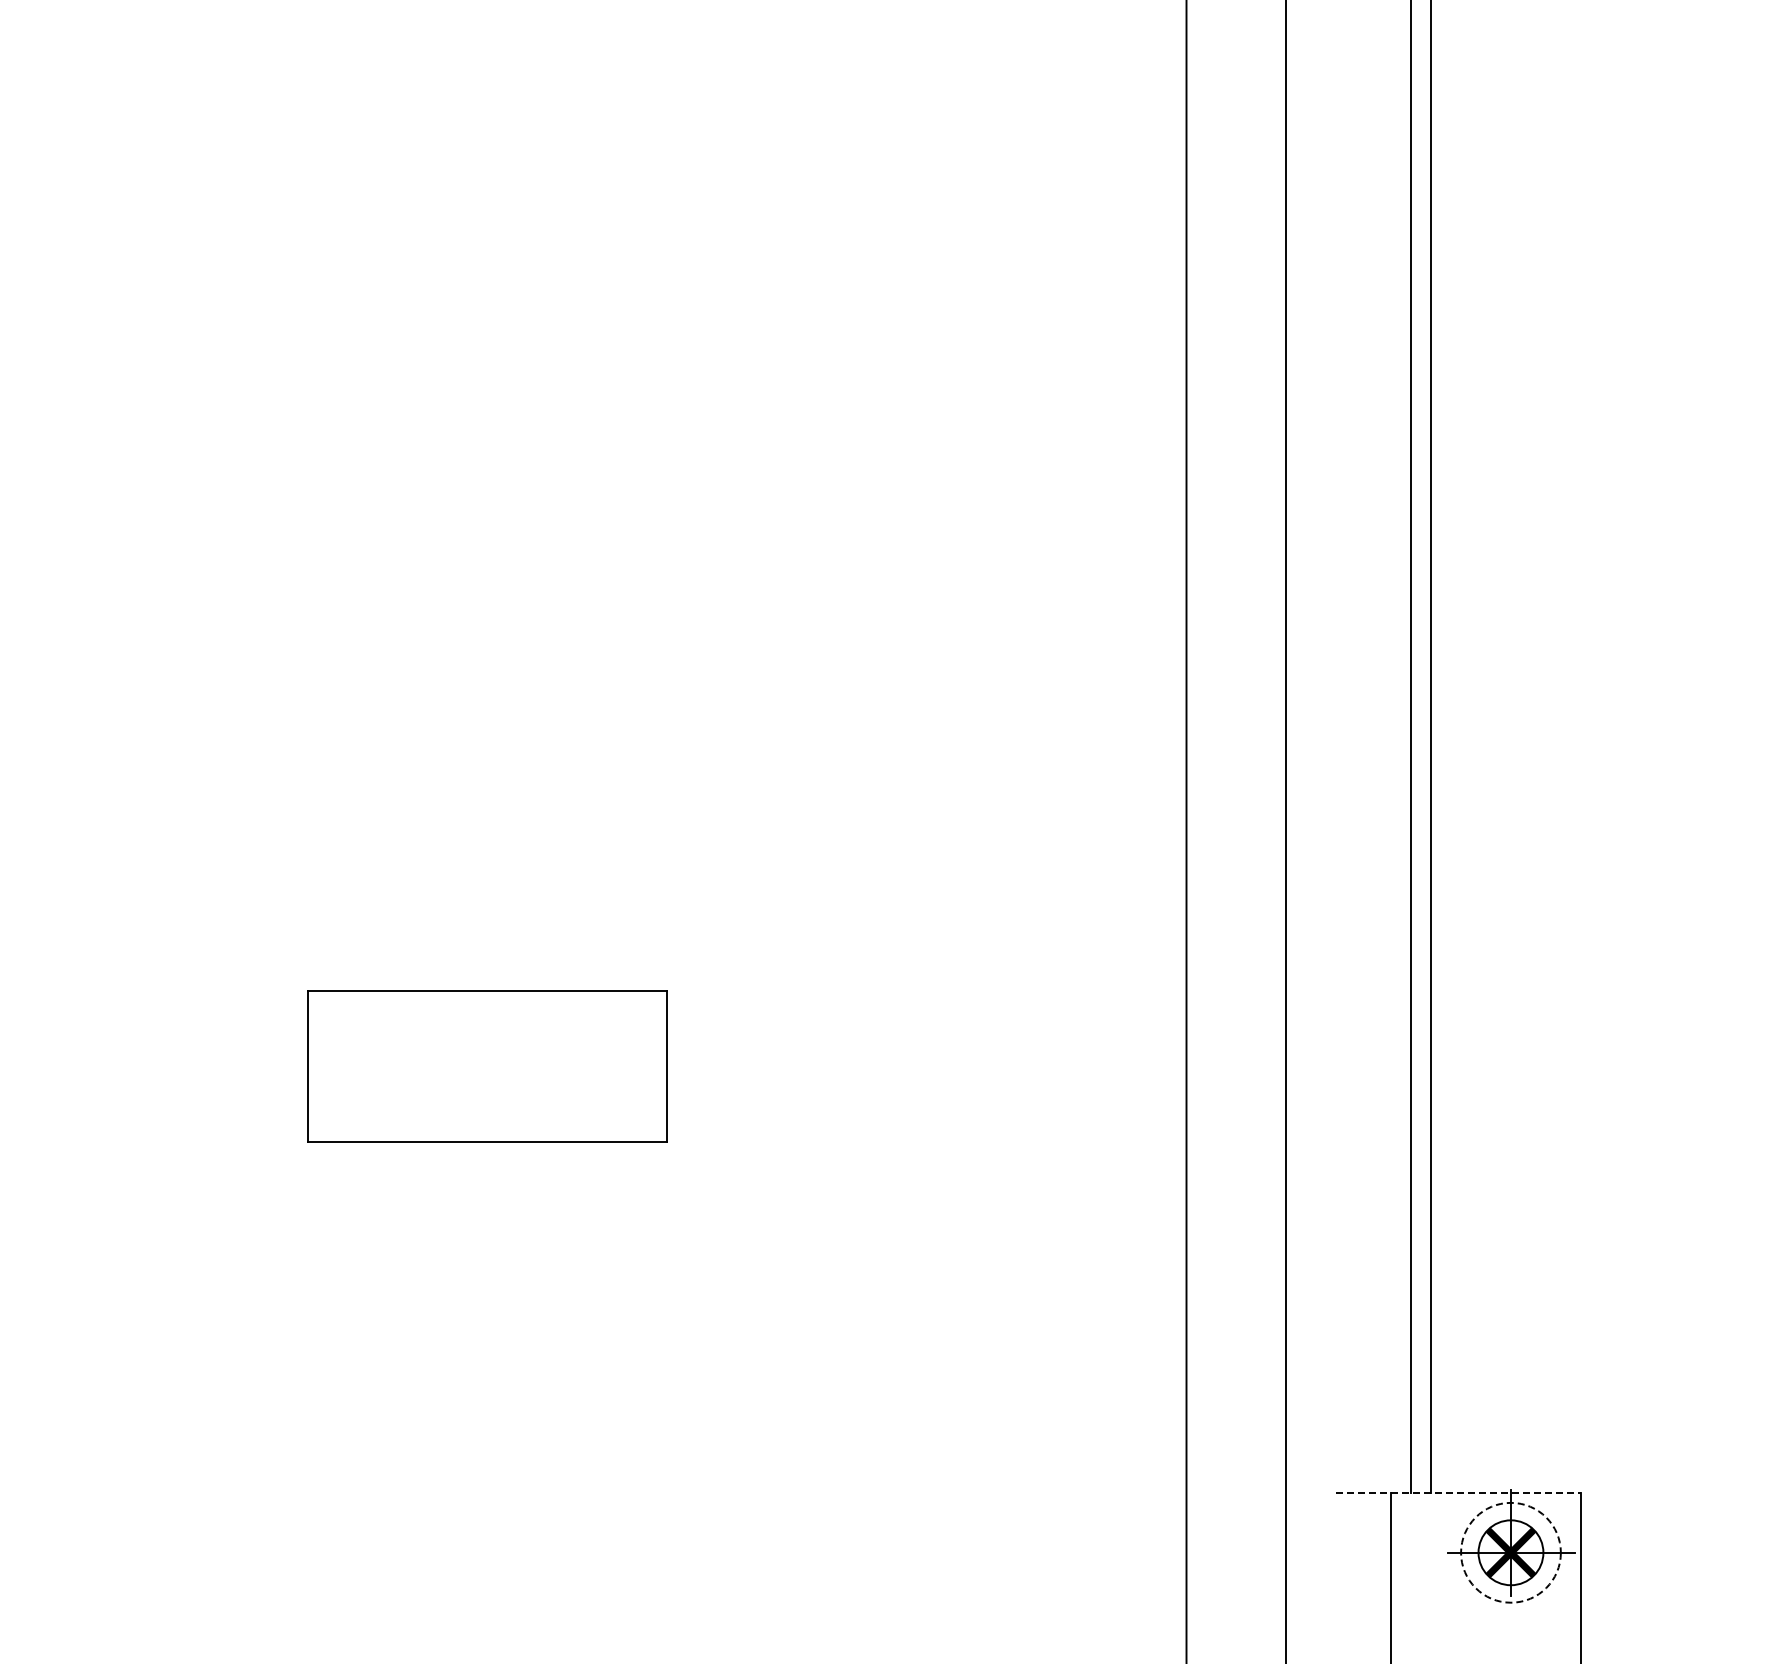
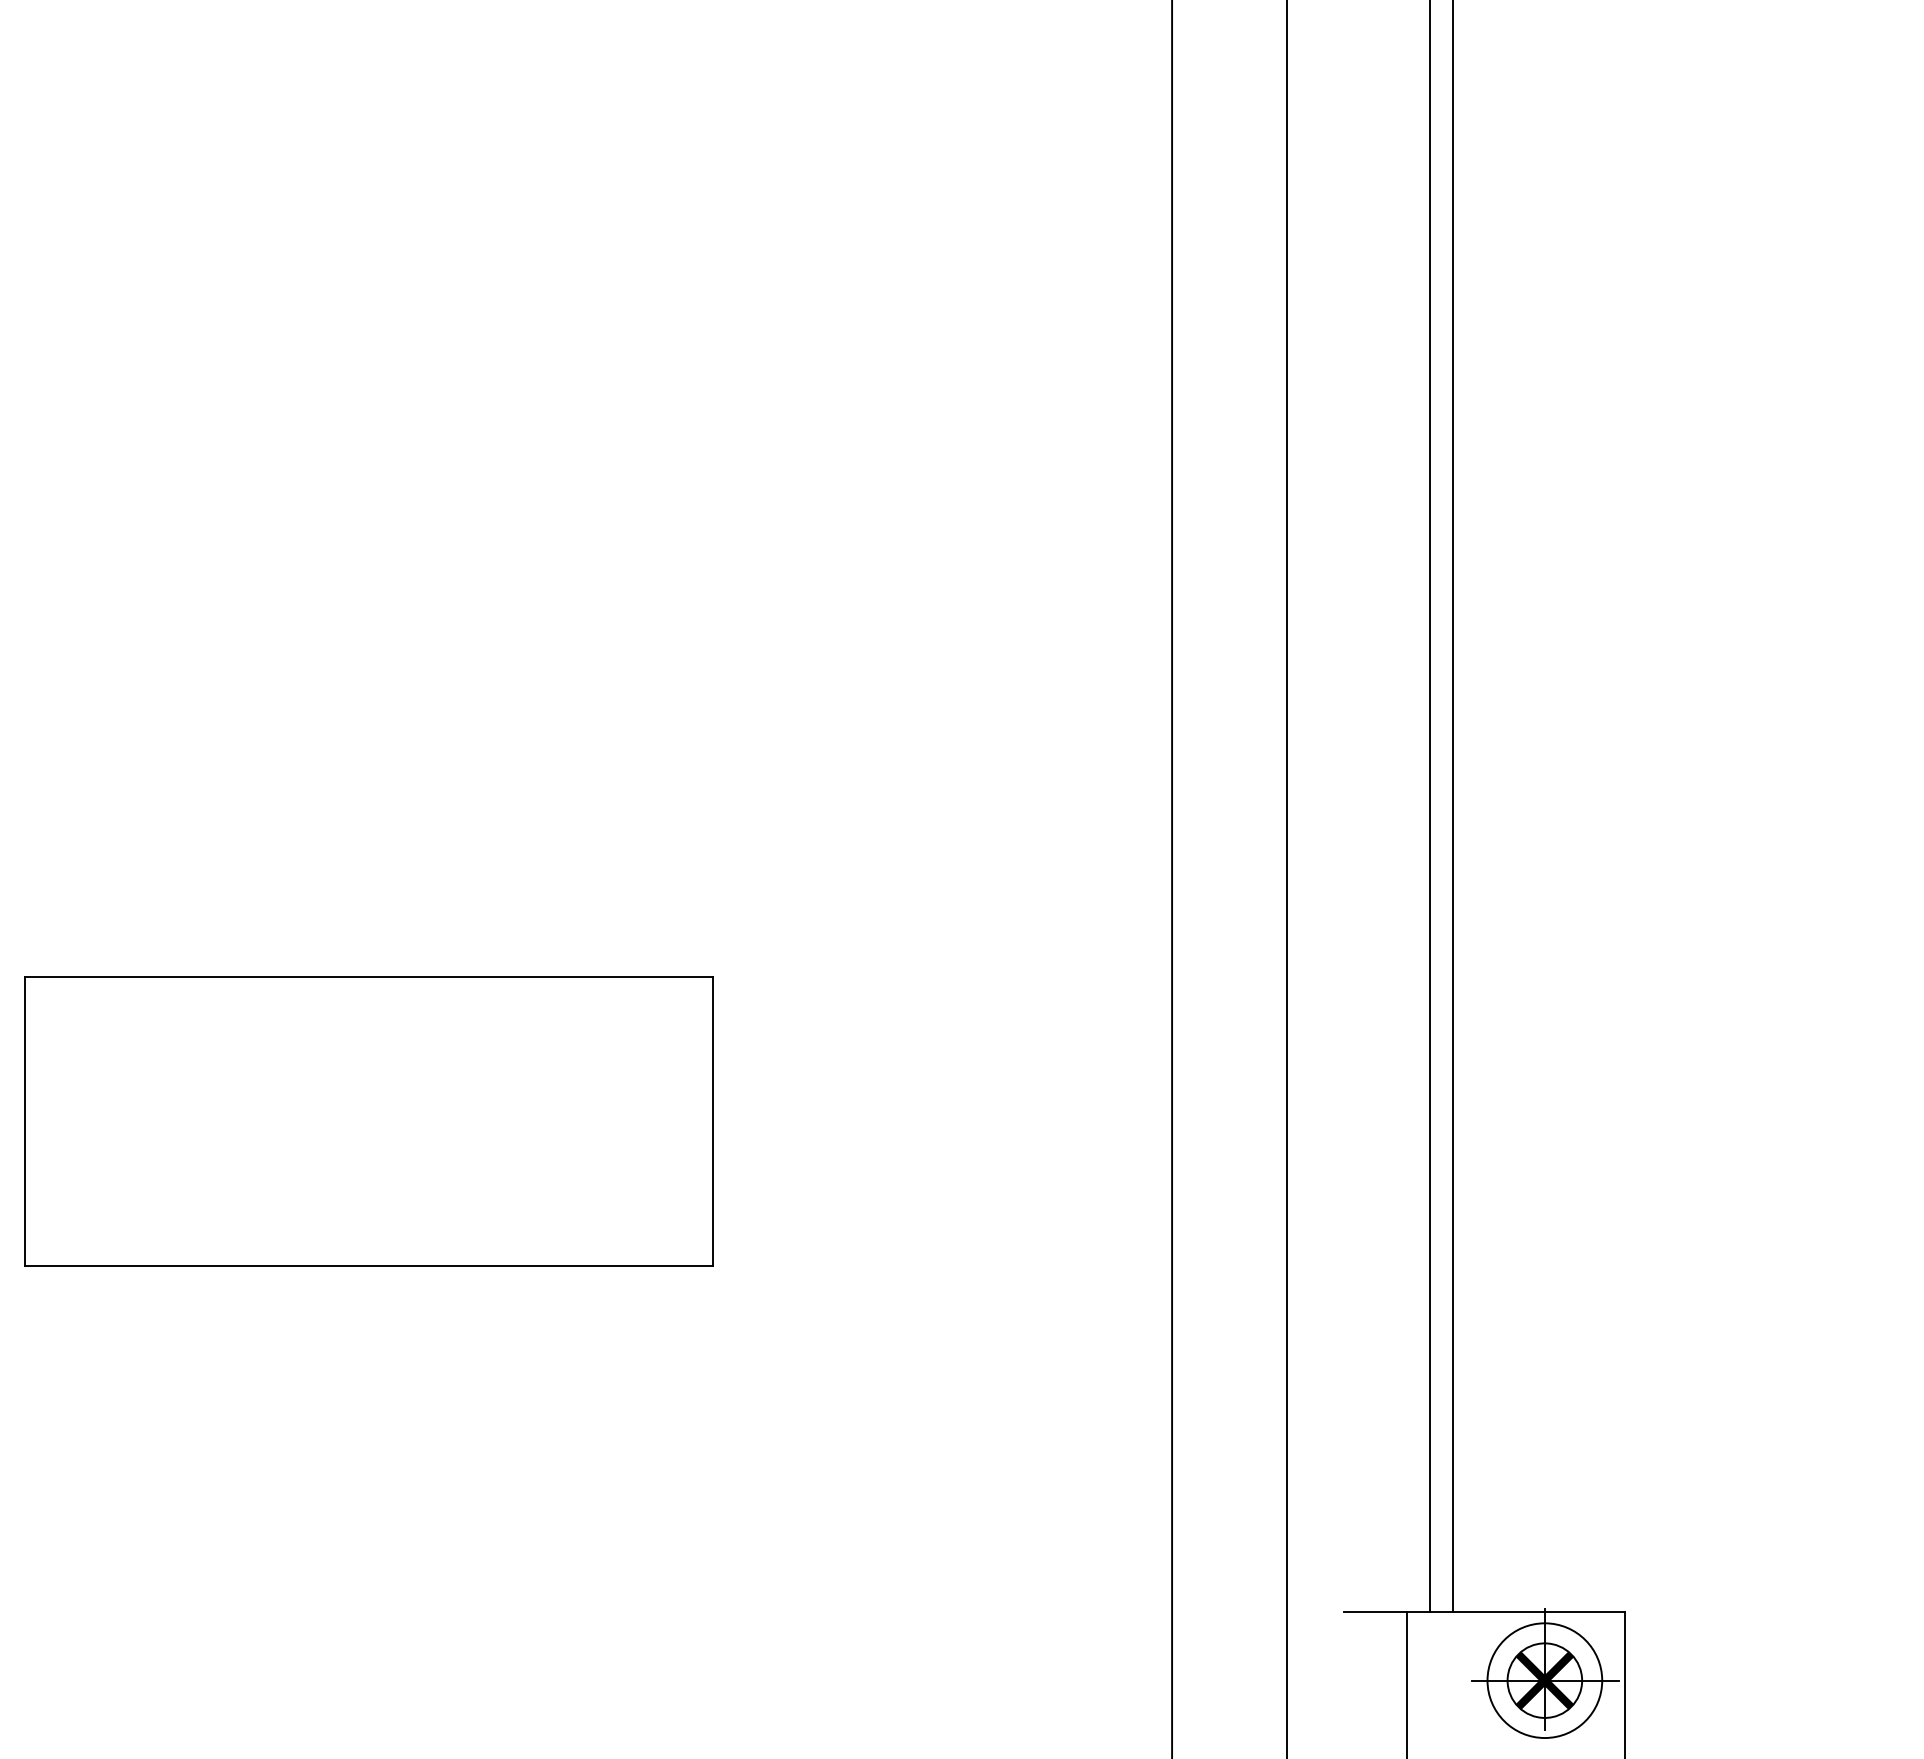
part: (487, 1066) -> (369, 1121), size x1.67
line: (1458, 1492) -> (1484, 1611), dashed -> solid
circle: (1510, 1552) -> (1544, 1680), dashed -> solid

